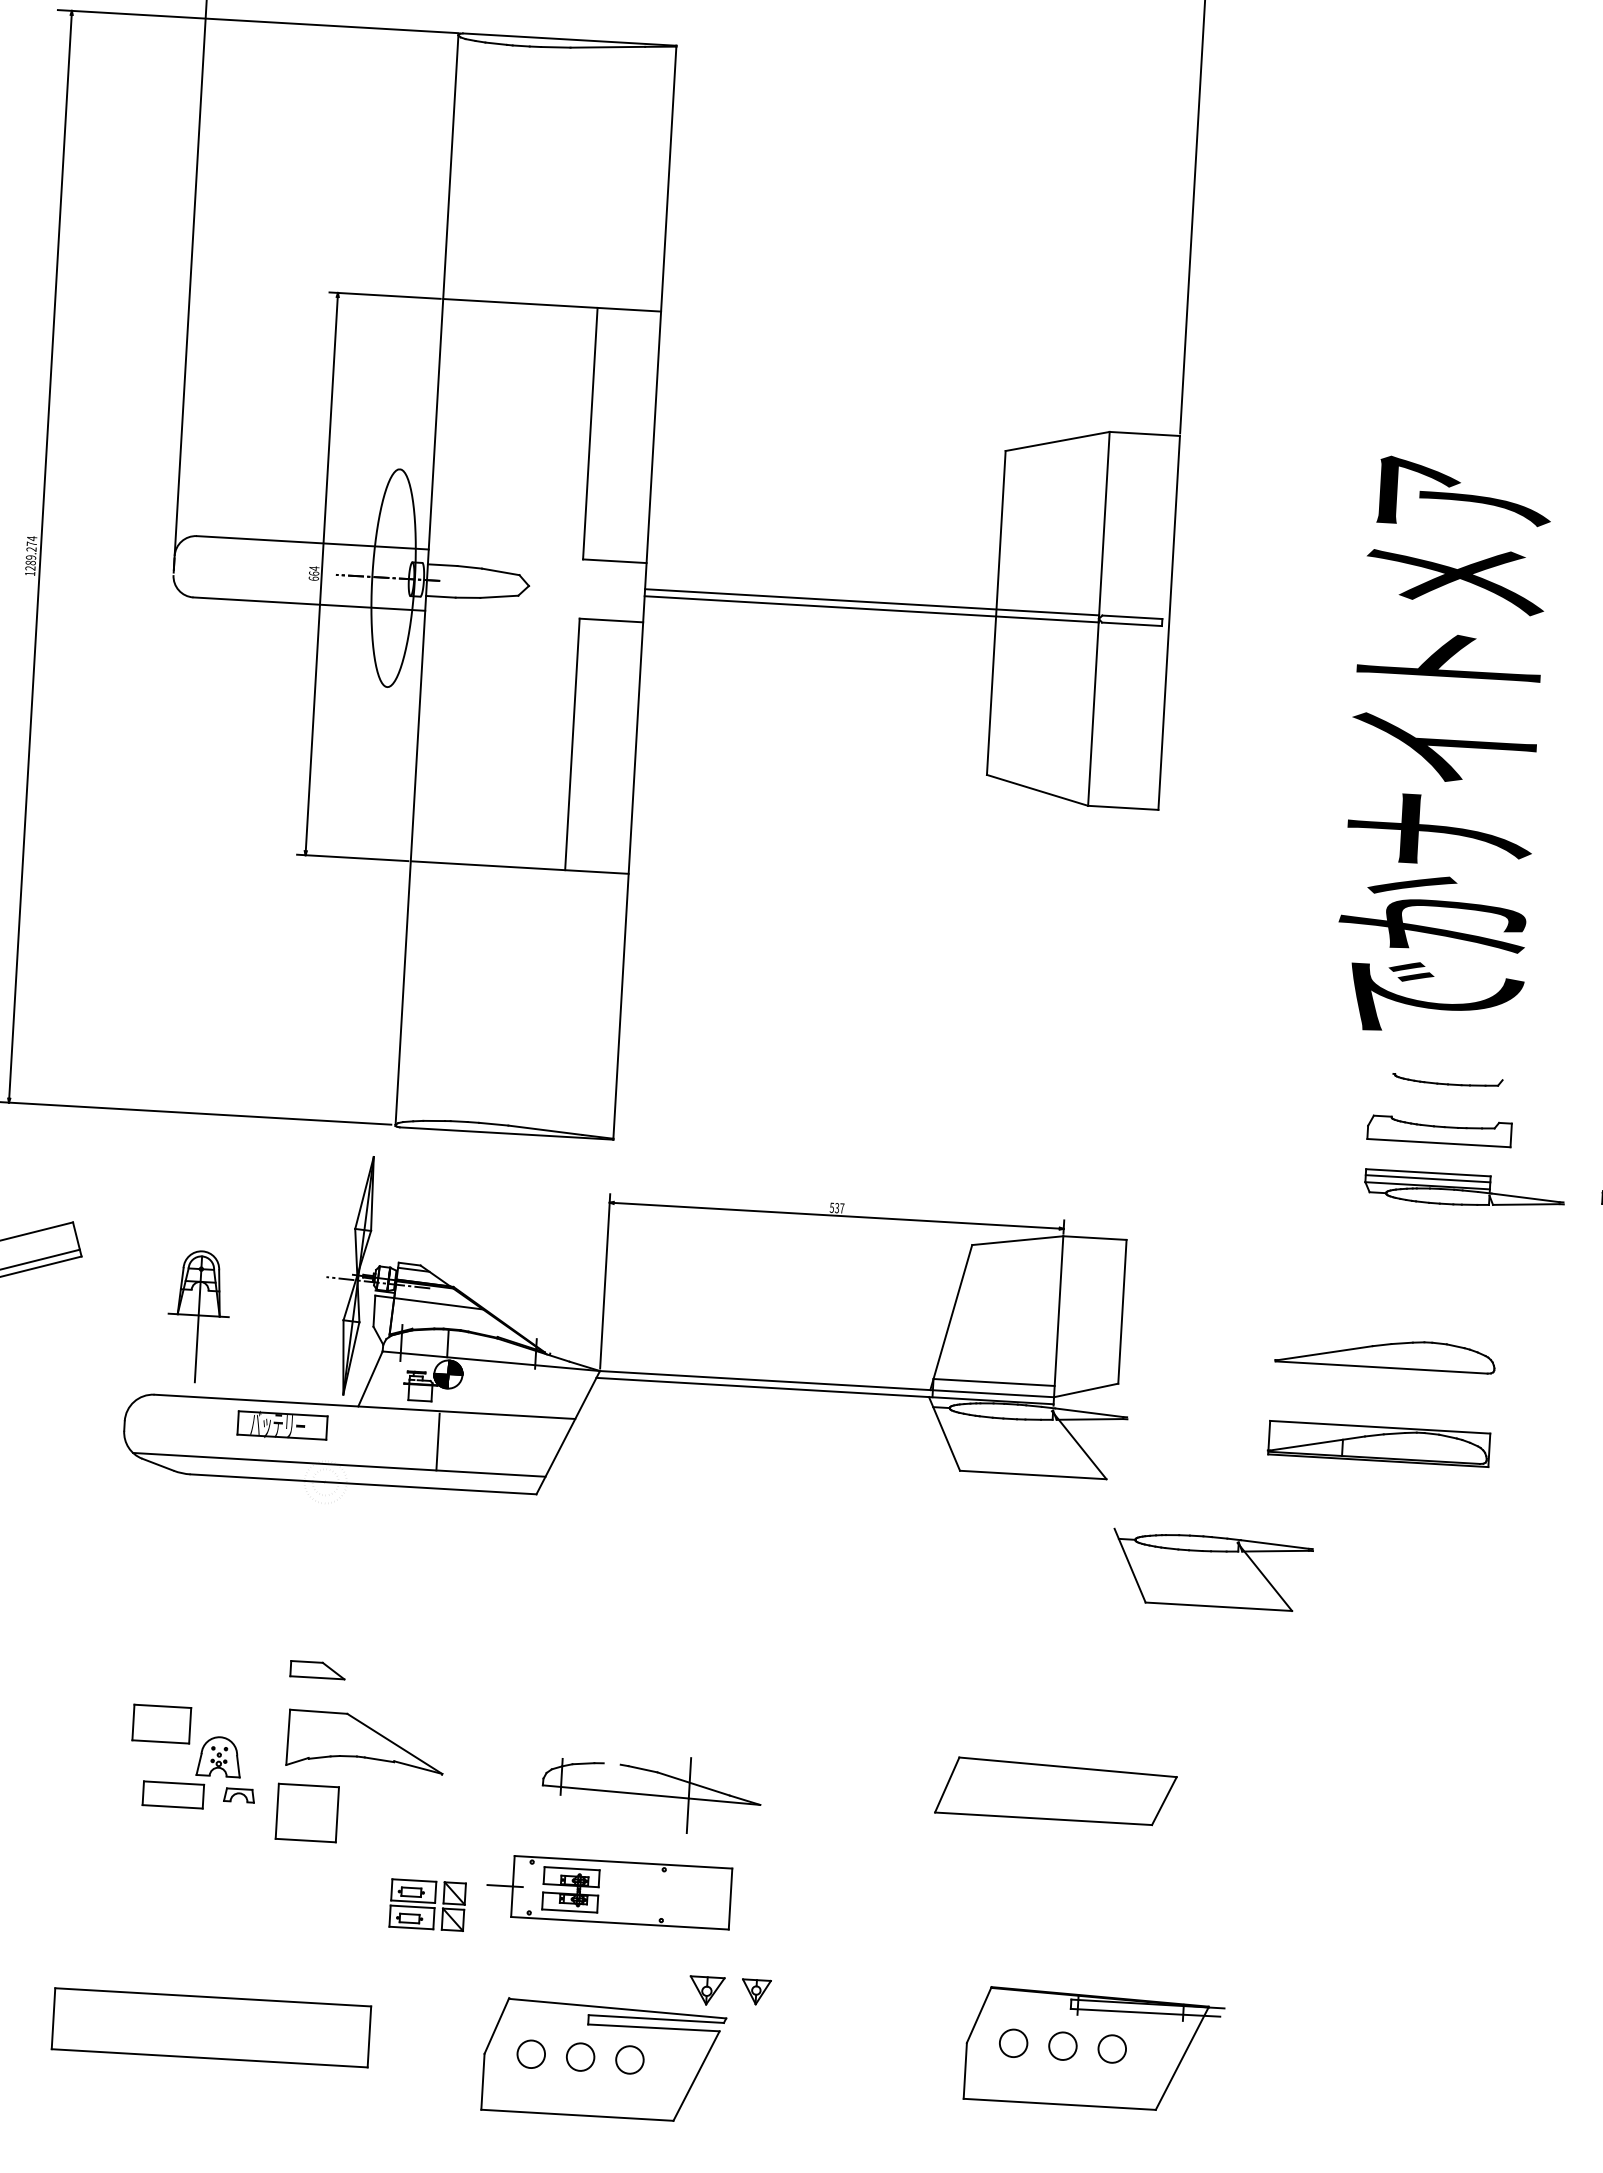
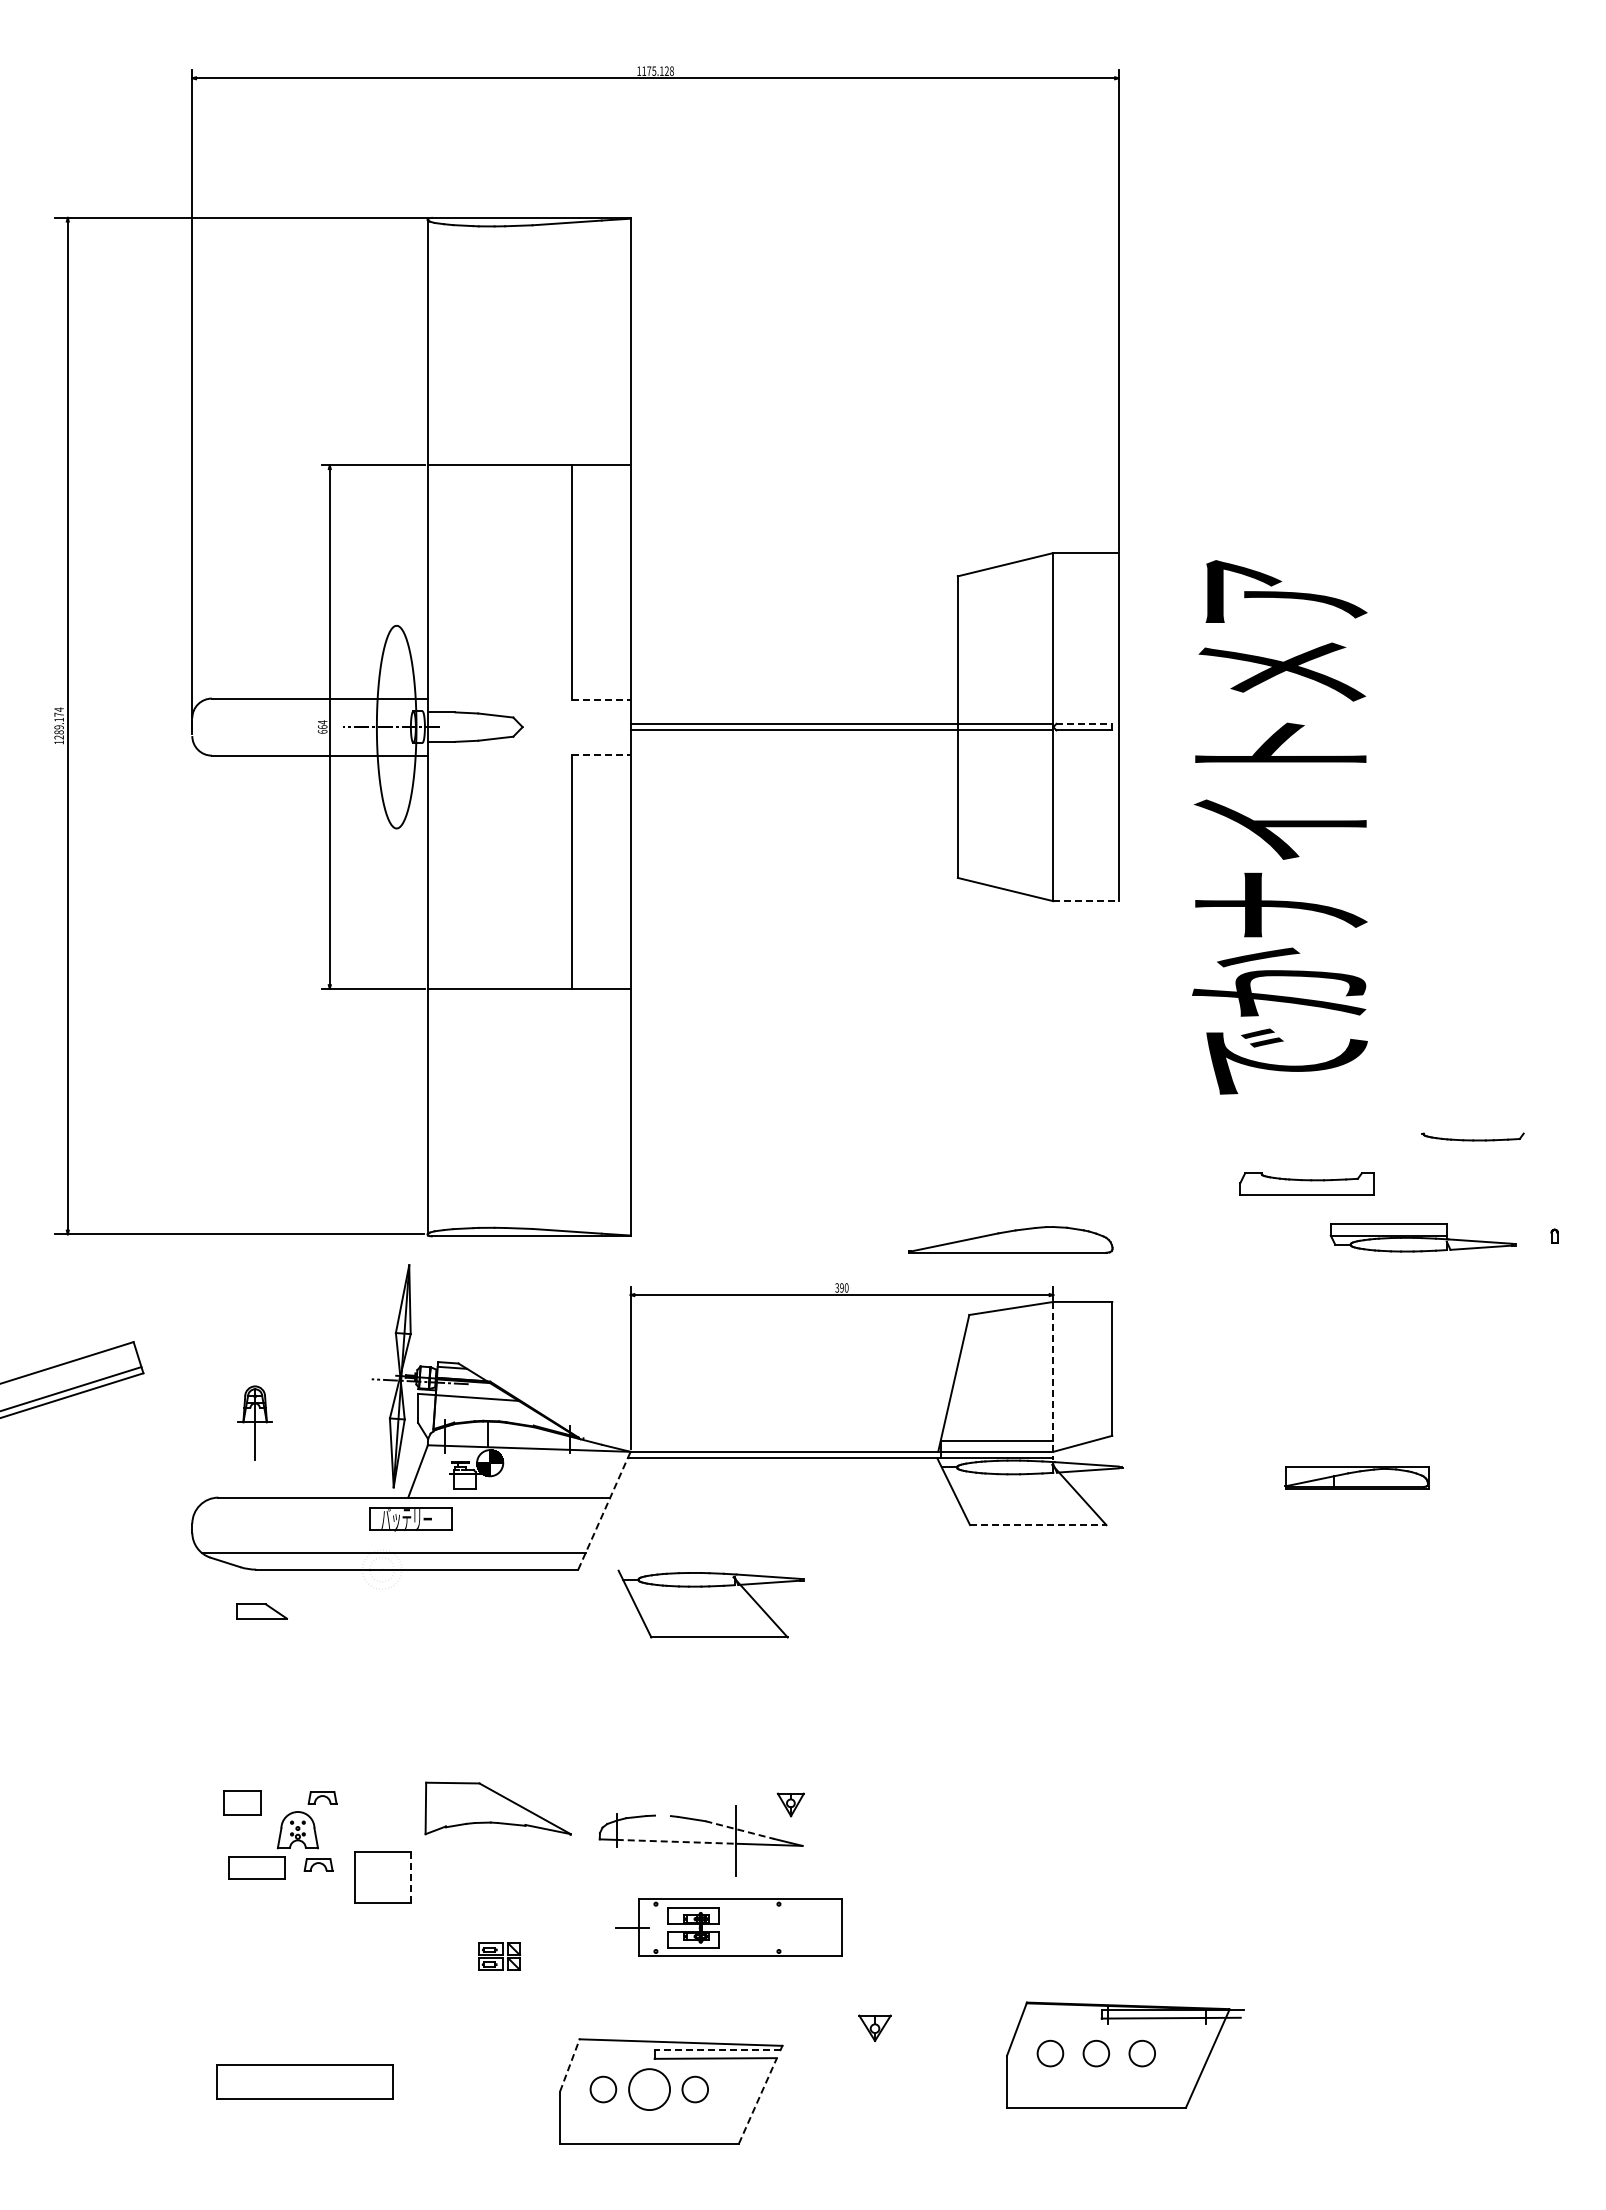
text: (30, 549) -> (58, 719), 1289.274 -> 1289.174
line: (615, 561) -> (601, 699), solid -> dashed
line: (1132, 616) -> (1084, 723), solid -> dashed
line: (611, 620) -> (601, 754), solid -> dashed
text: (1442, 746) -> (1279, 827), moved
line: (1123, 808) -> (1086, 901), solid -> dashed
part: (1447, 1080) -> (1472, 1136), moved
part: (1439, 1130) -> (1306, 1183), moved
line: (1427, 1179) -> (1388, 1229), removed
text: (836, 1207) -> (841, 1287), 537 -> 390
part: (197, 1316) -> (254, 1422), size x0.6
line: (1058, 1320) -> (1053, 1380), solid -> dashed
part: (1385, 1353) -> (1010, 1239), moved
part: (282, 1425) -> (410, 1519), moved
line: (568, 1432) -> (604, 1510), solid -> dashed
line: (438, 1442) -> (484, 1526), removed
part: (1379, 1443) -> (1357, 1477), size x0.7
line: (1033, 1475) -> (1038, 1525), solid -> dashed
part: (1211, 1569) -> (710, 1603), moved
part: (317, 1670) -> (261, 1611), moved
part: (161, 1723) -> (242, 1802), size x0.7
part: (247, 1723) -> (322, 1797), added
part: (365, 1741) -> (497, 1808), moved
line: (694, 1784) -> (740, 1830), solid -> dashed
part: (1056, 1791) -> (1076, 1817), removed
line: (625, 1792) -> (676, 1841), solid -> dashed
line: (337, 1814) -> (410, 1877), solid -> dashed
part: (608, 1891) -> (728, 1927), moved
part: (427, 1904) -> (499, 1956), size x0.6
part: (706, 1989) -> (874, 2027), moved
part: (755, 1991) -> (790, 1804), moved
line: (656, 2019) -> (717, 2050), solid -> dashed
line: (497, 2025) -> (570, 2064), solid -> dashed
part: (210, 2028) -> (304, 2082), size x0.6
circle: (579, 2057) -> (648, 2089), size x1.6
line: (696, 2075) -> (757, 2100), solid -> dashed

